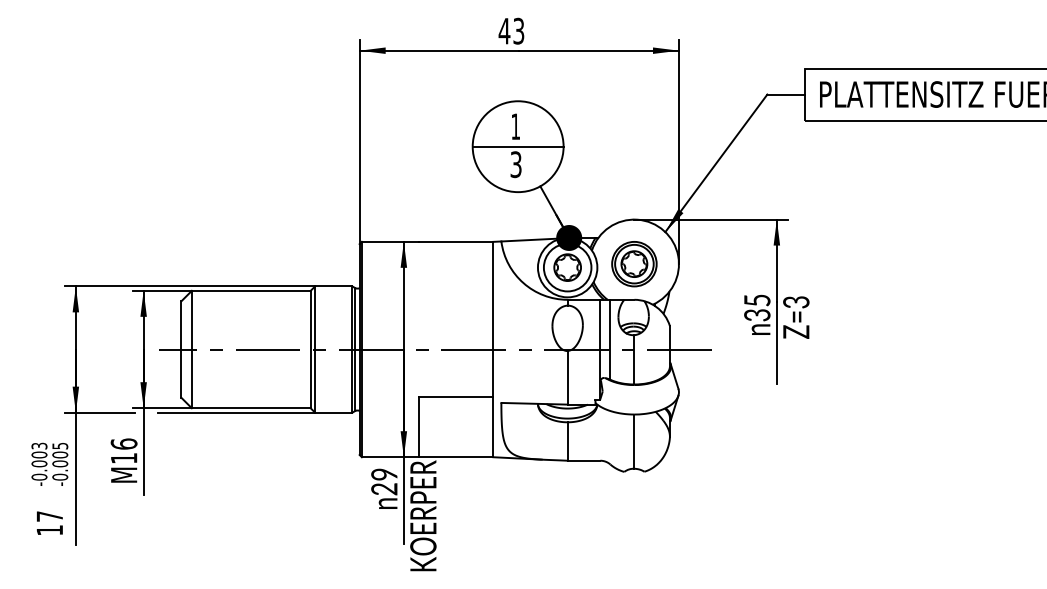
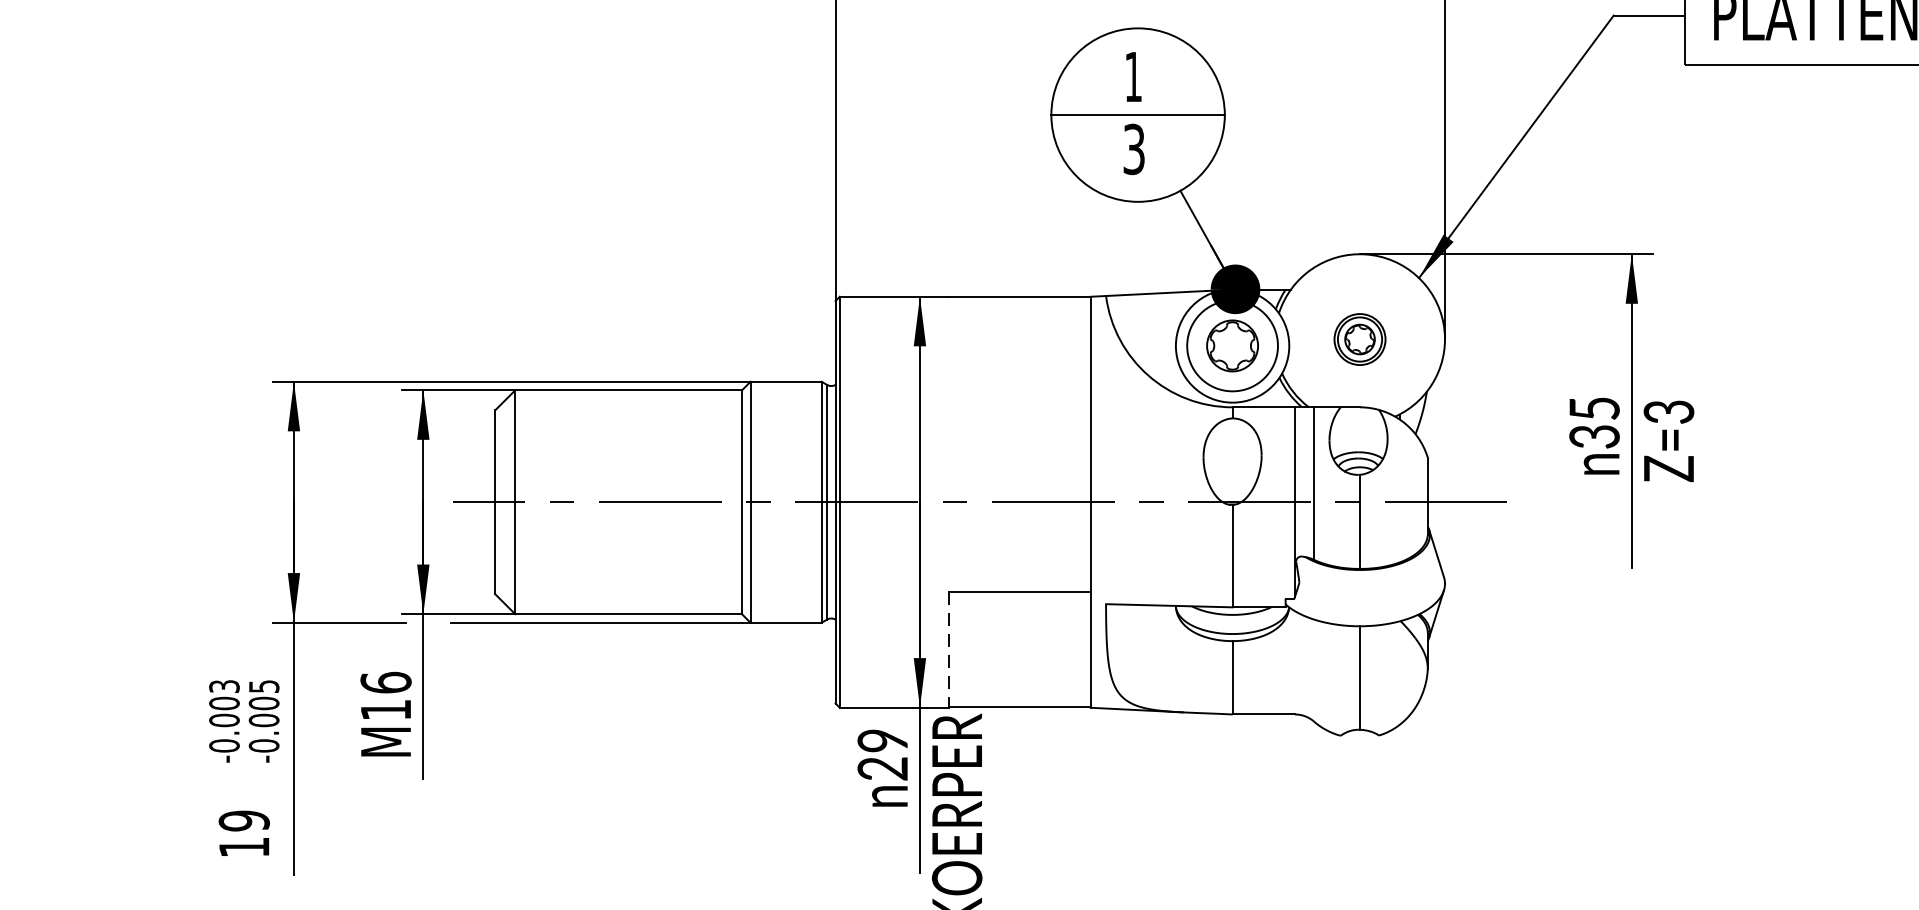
part: (634, 264) -> (1360, 339), size x0.6
line: (419, 427) -> (949, 651), solid -> dashed
text: (49, 516) -> (243, 820), 17 -> 19

